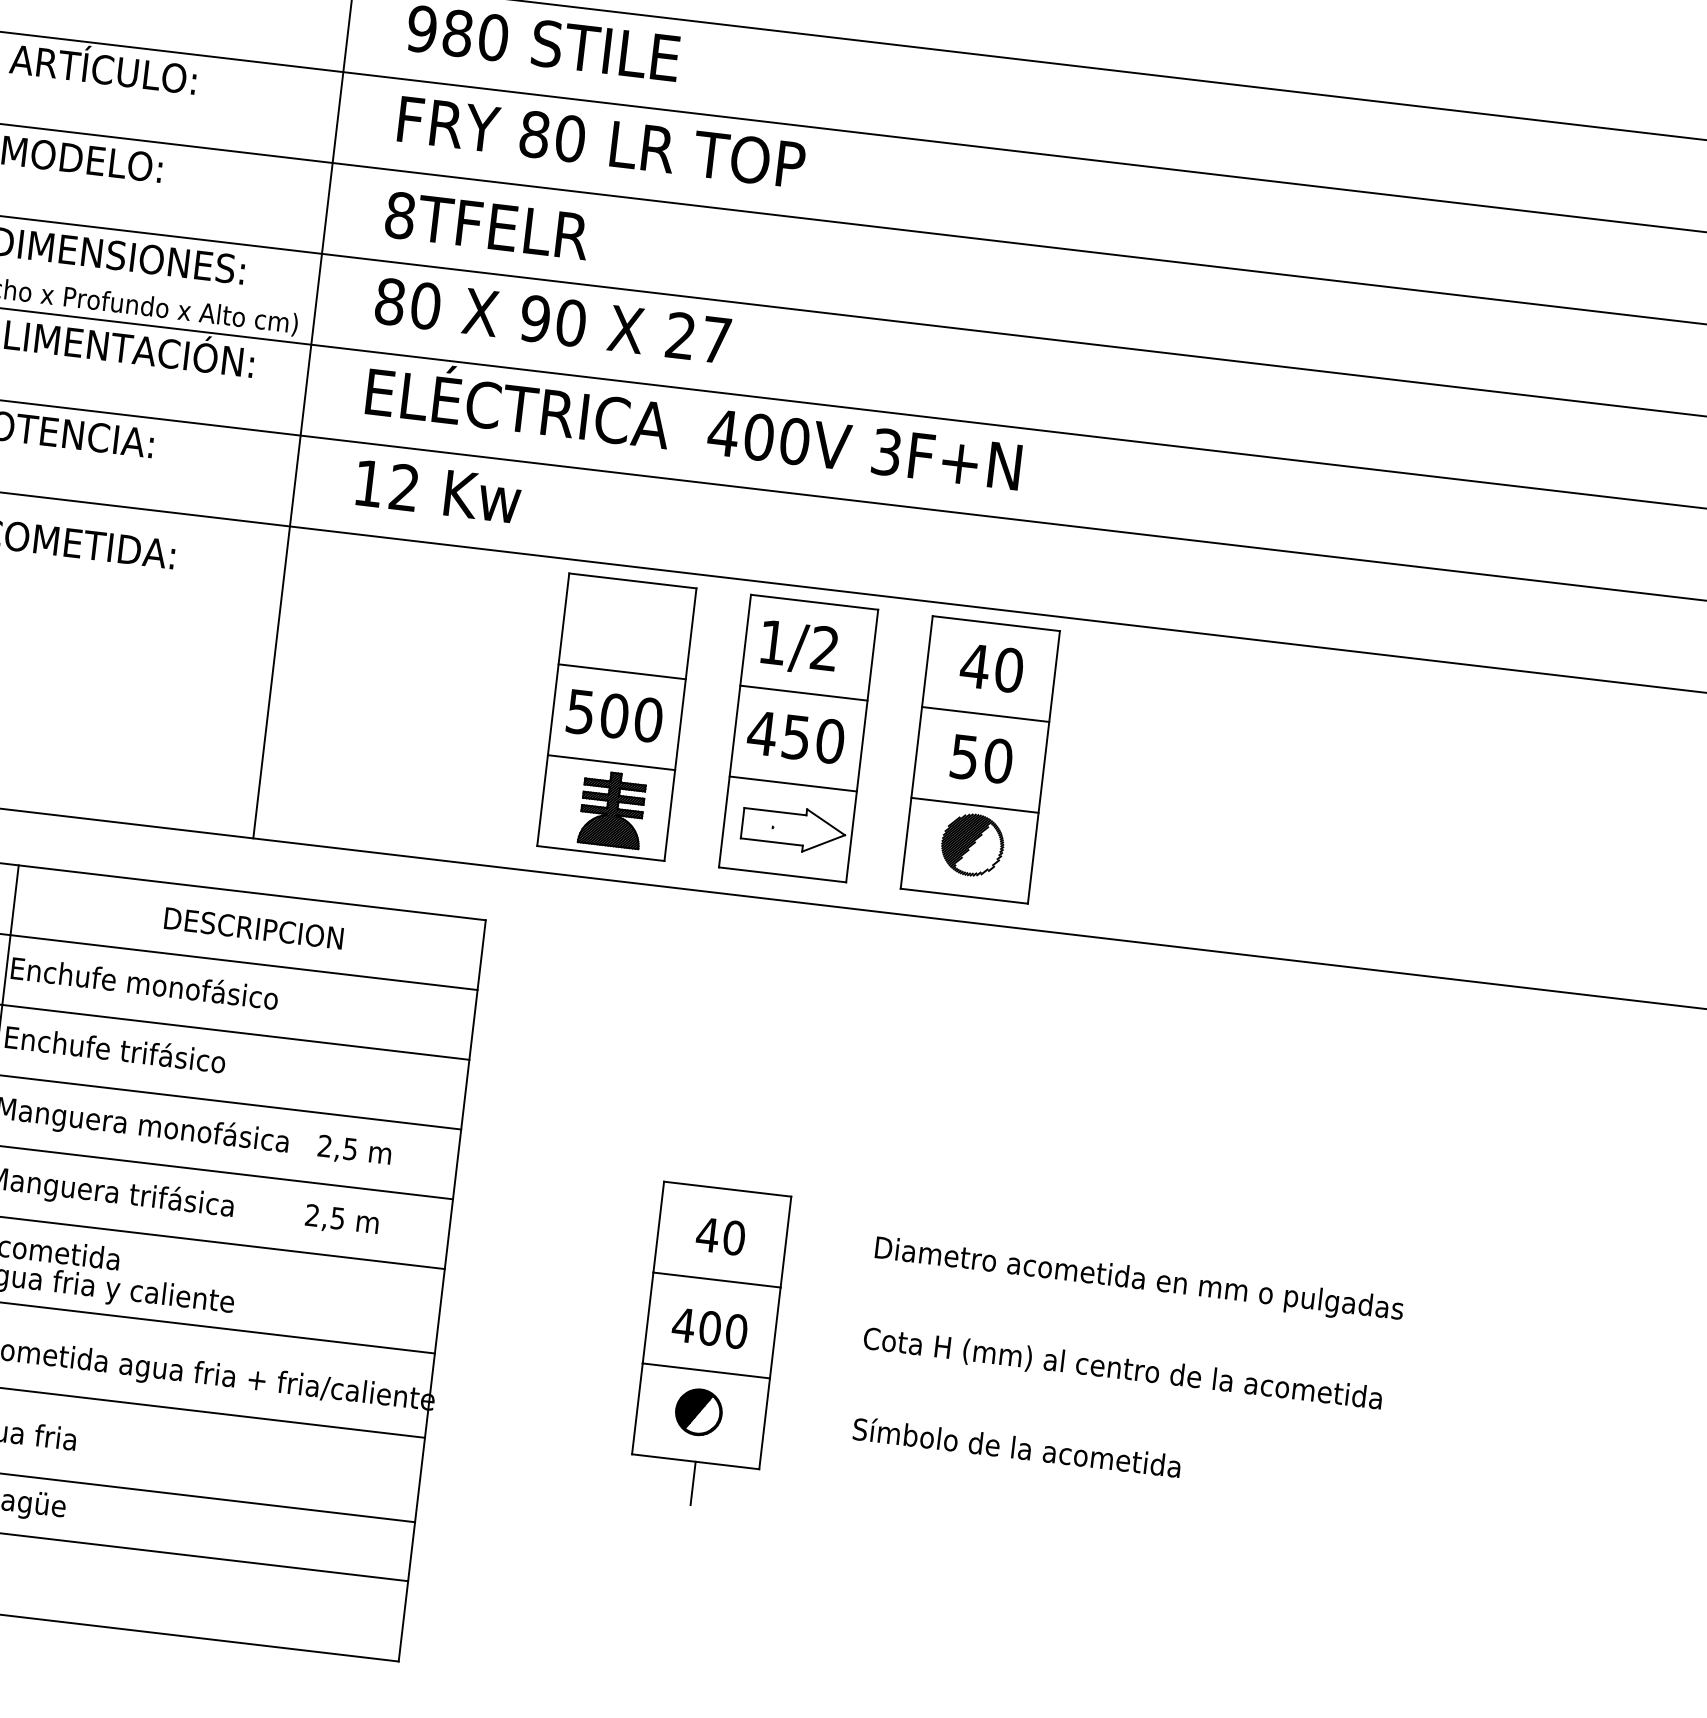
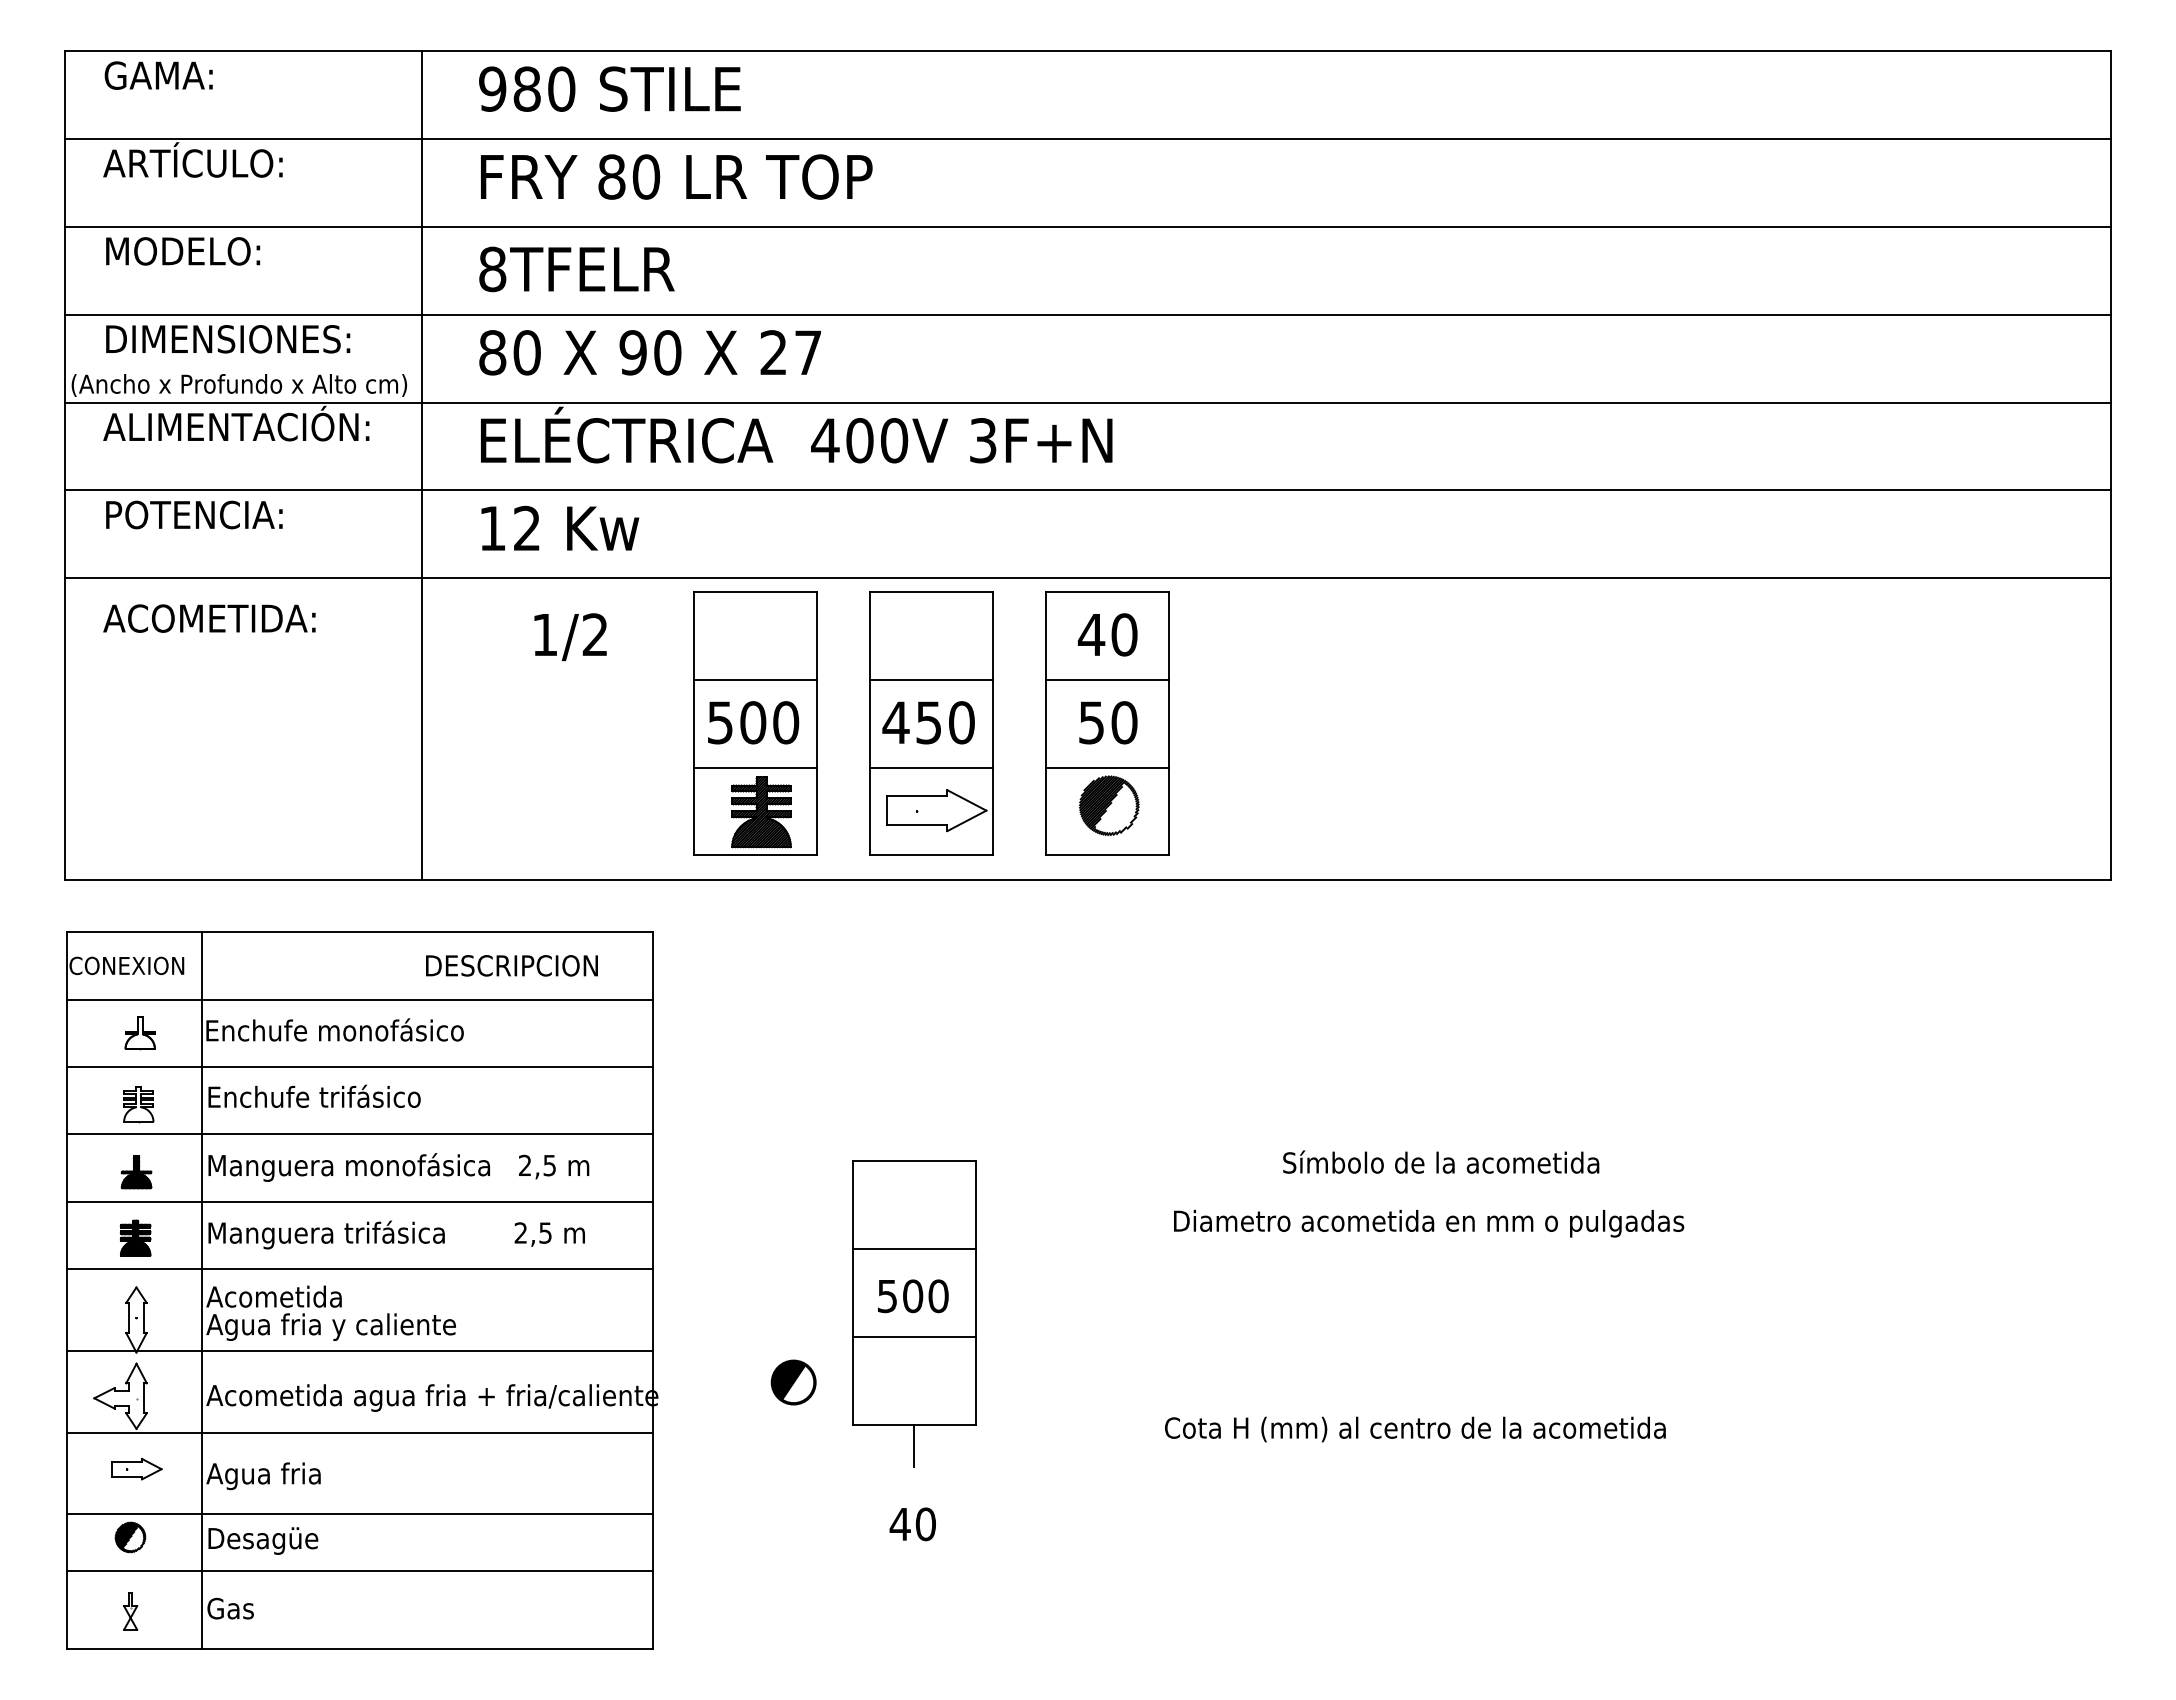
text: (798, 648) -> (570, 637), moved
text: (253, 928) -> (511, 965), moved
text: (720, 1236) -> (912, 1524), moved
text: (1139, 1280) -> (1429, 1223), moved
text: (683, 1325) -> (887, 1296), 400 -> 500
text: (1122, 1369) -> (1415, 1429), moved
part: (698, 1412) -> (793, 1382), moved
text: (1017, 1446) -> (1441, 1161), moved

